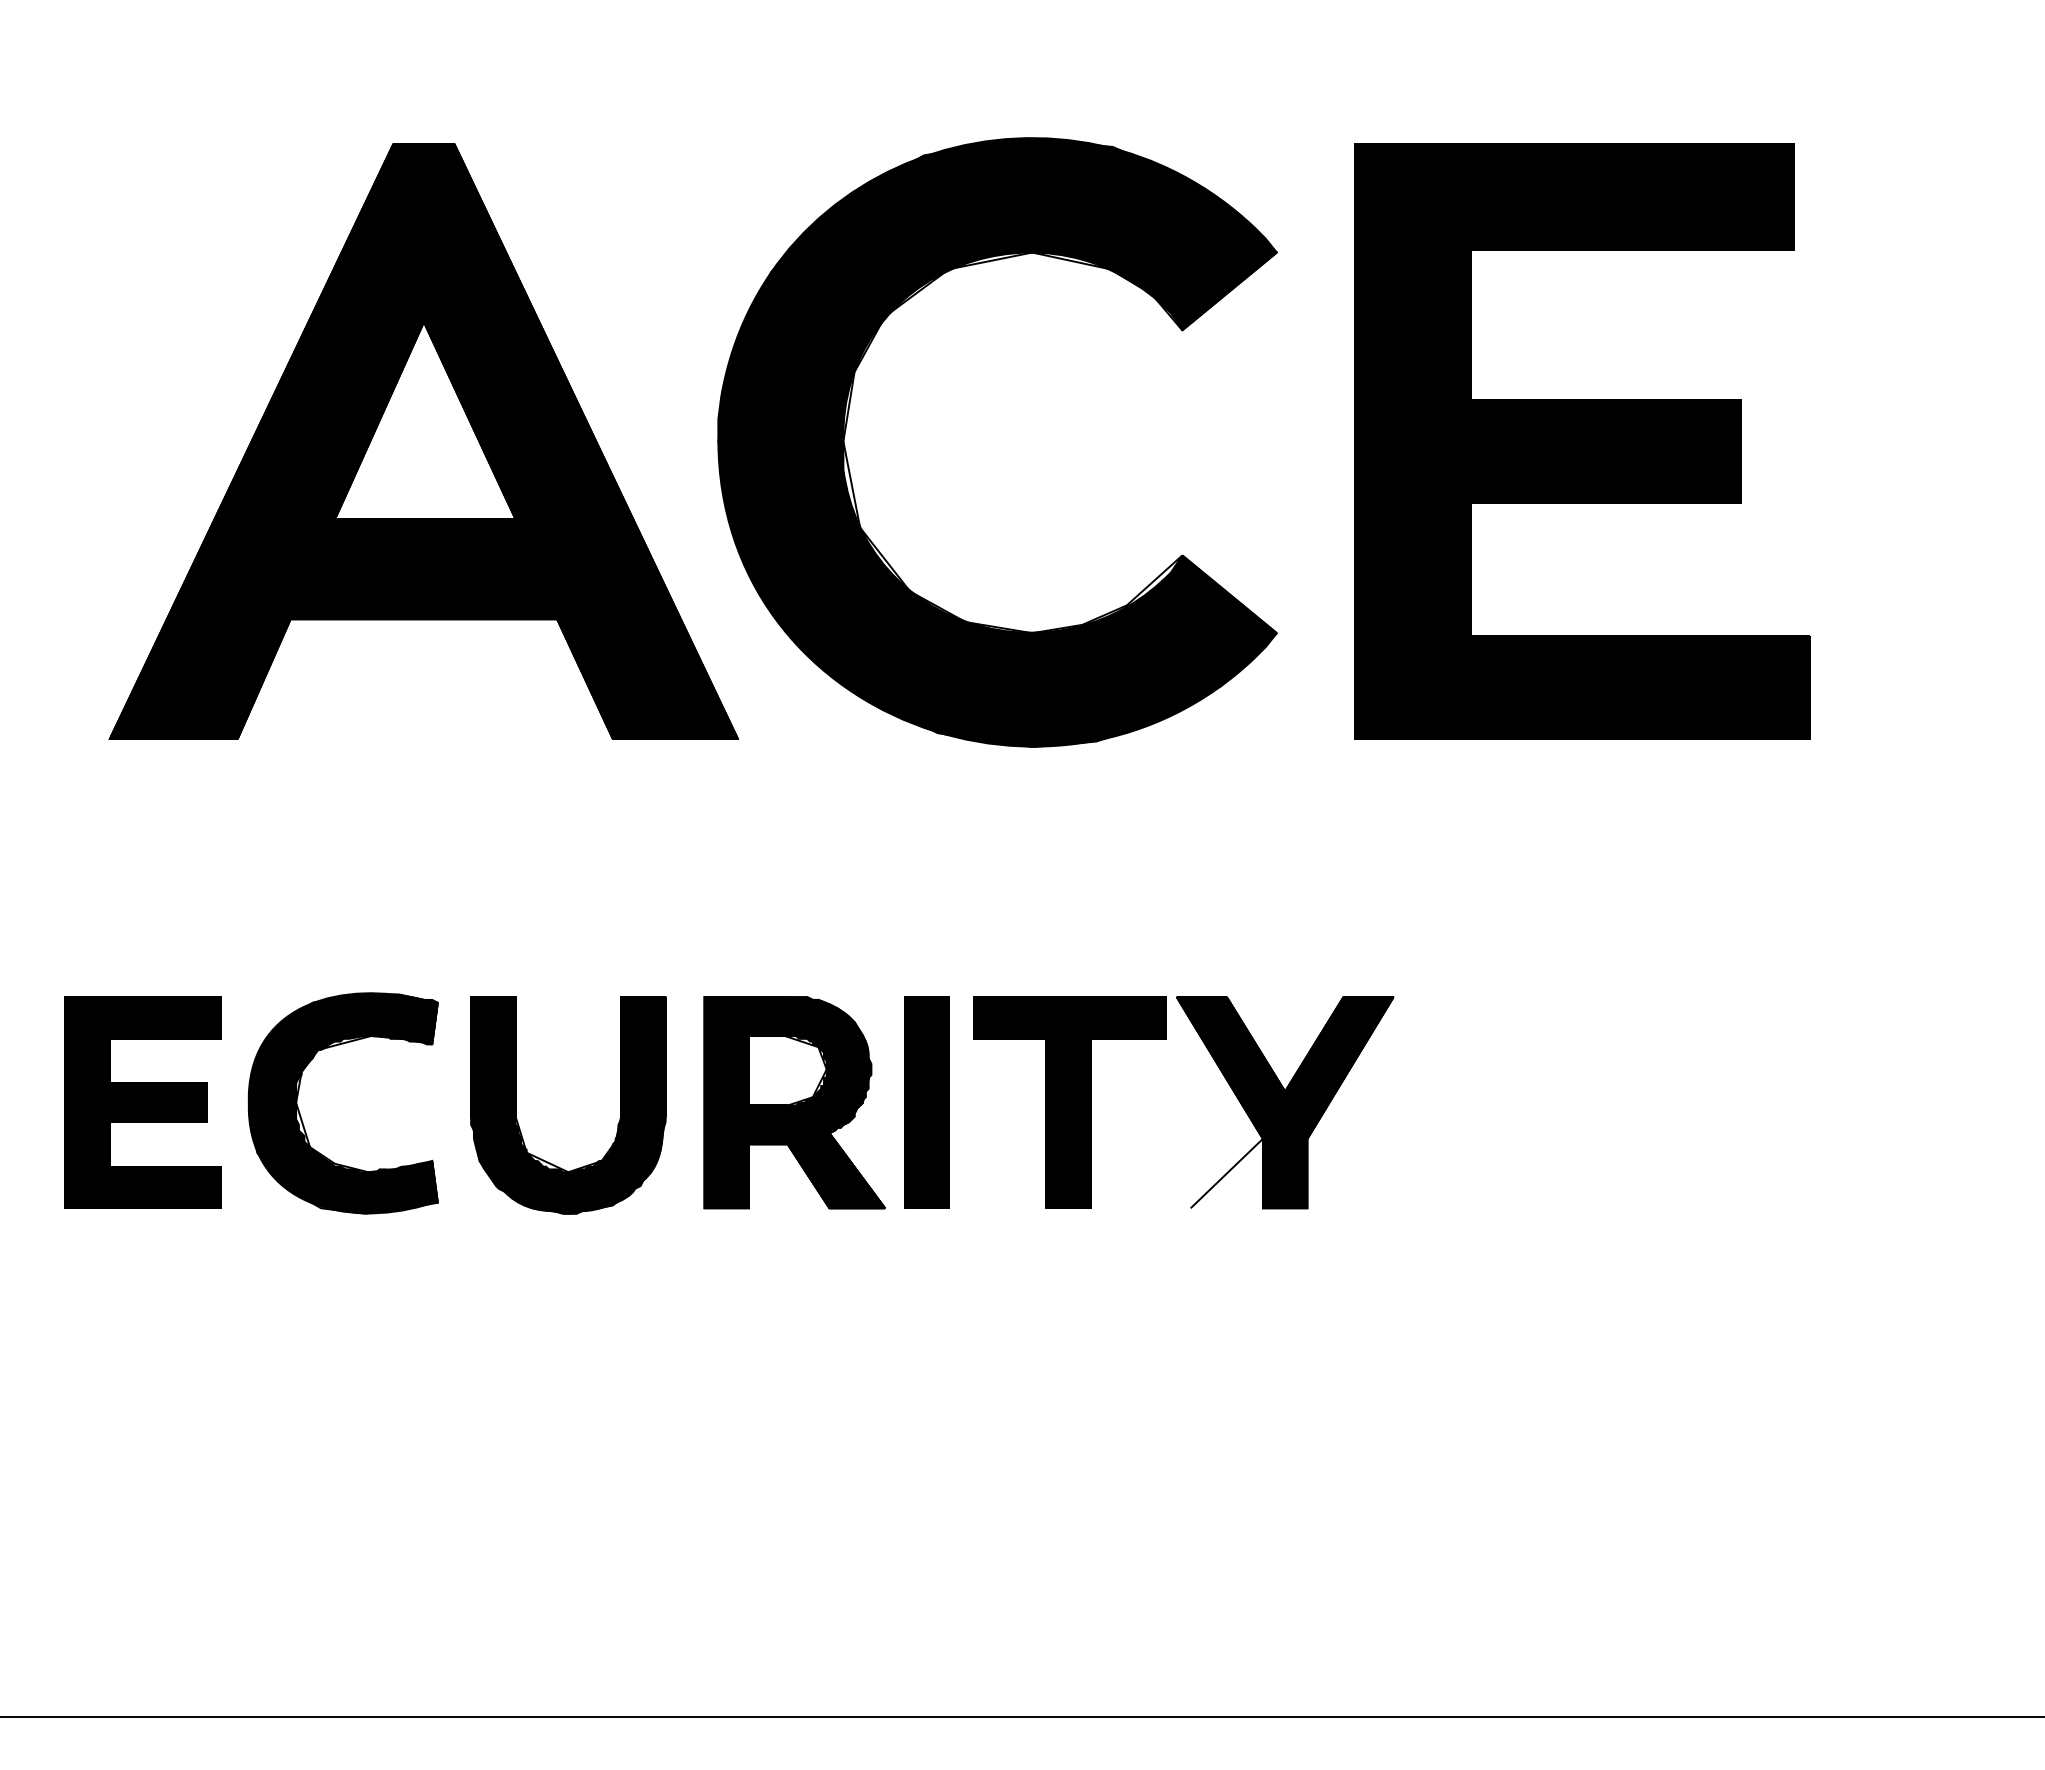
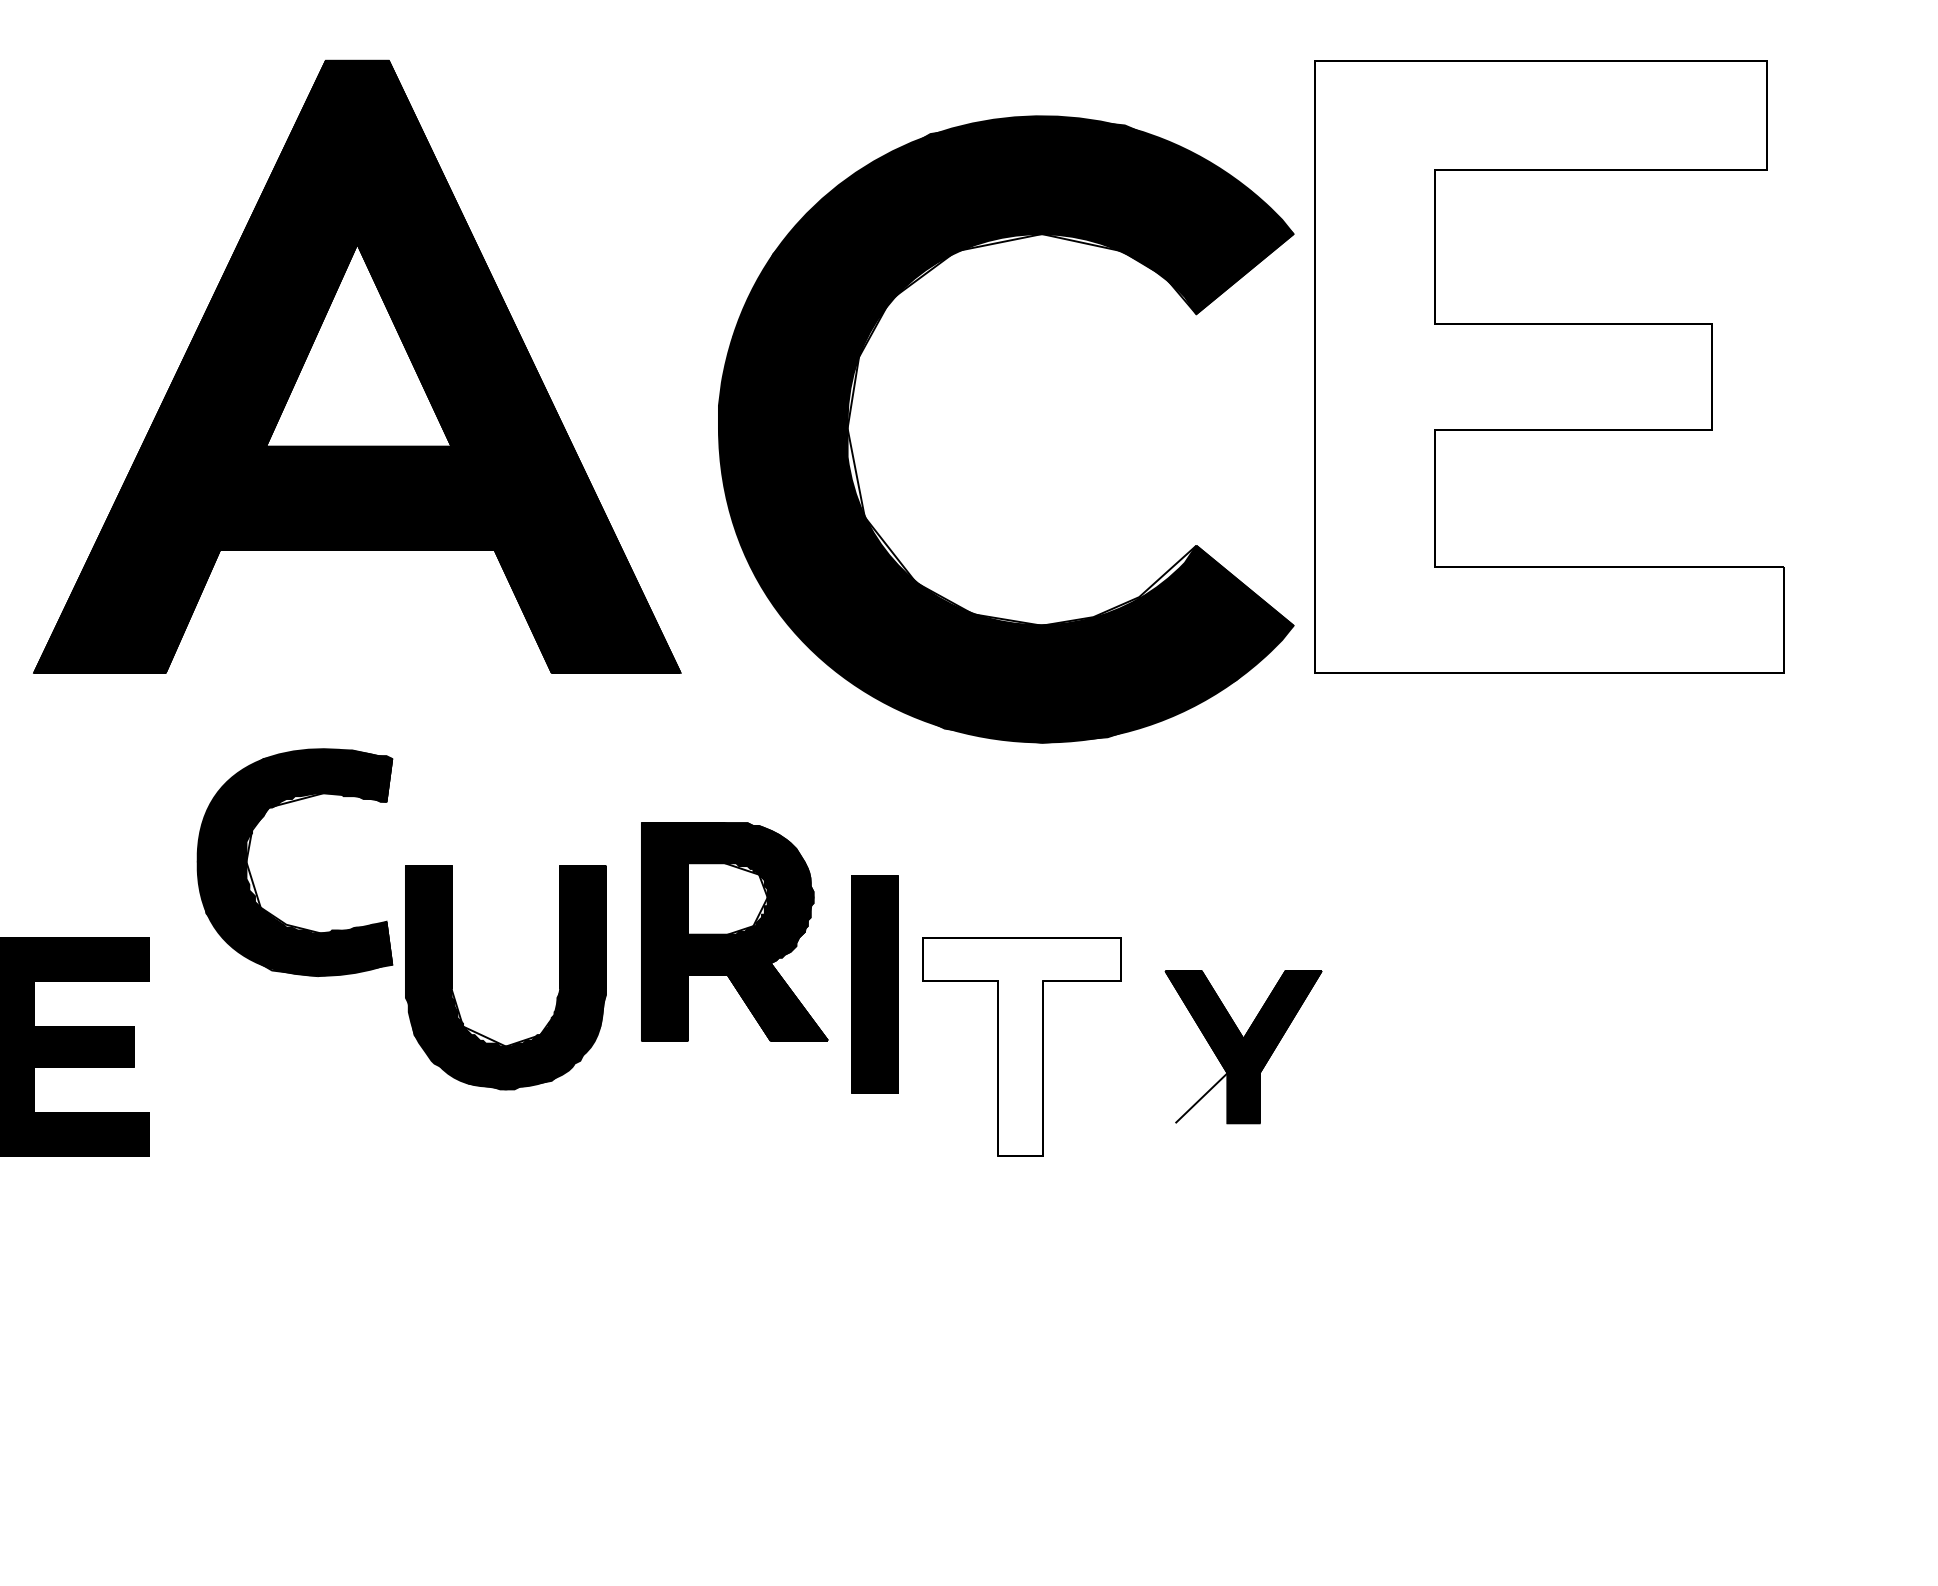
fill: (1582, 441) -> (1549, 366), removed
part: (850, 471) -> (854, 459), moved
part: (794, 1102) -> (734, 931), moved
part: (926, 1102) -> (874, 984), moved
fill: (1069, 1102) -> (1021, 1046), removed
part: (1285, 1102) -> (1243, 1046), size x0.7
part: (516, 1105) -> (452, 977), moved
part: (300, 1112) -> (250, 871), moved

